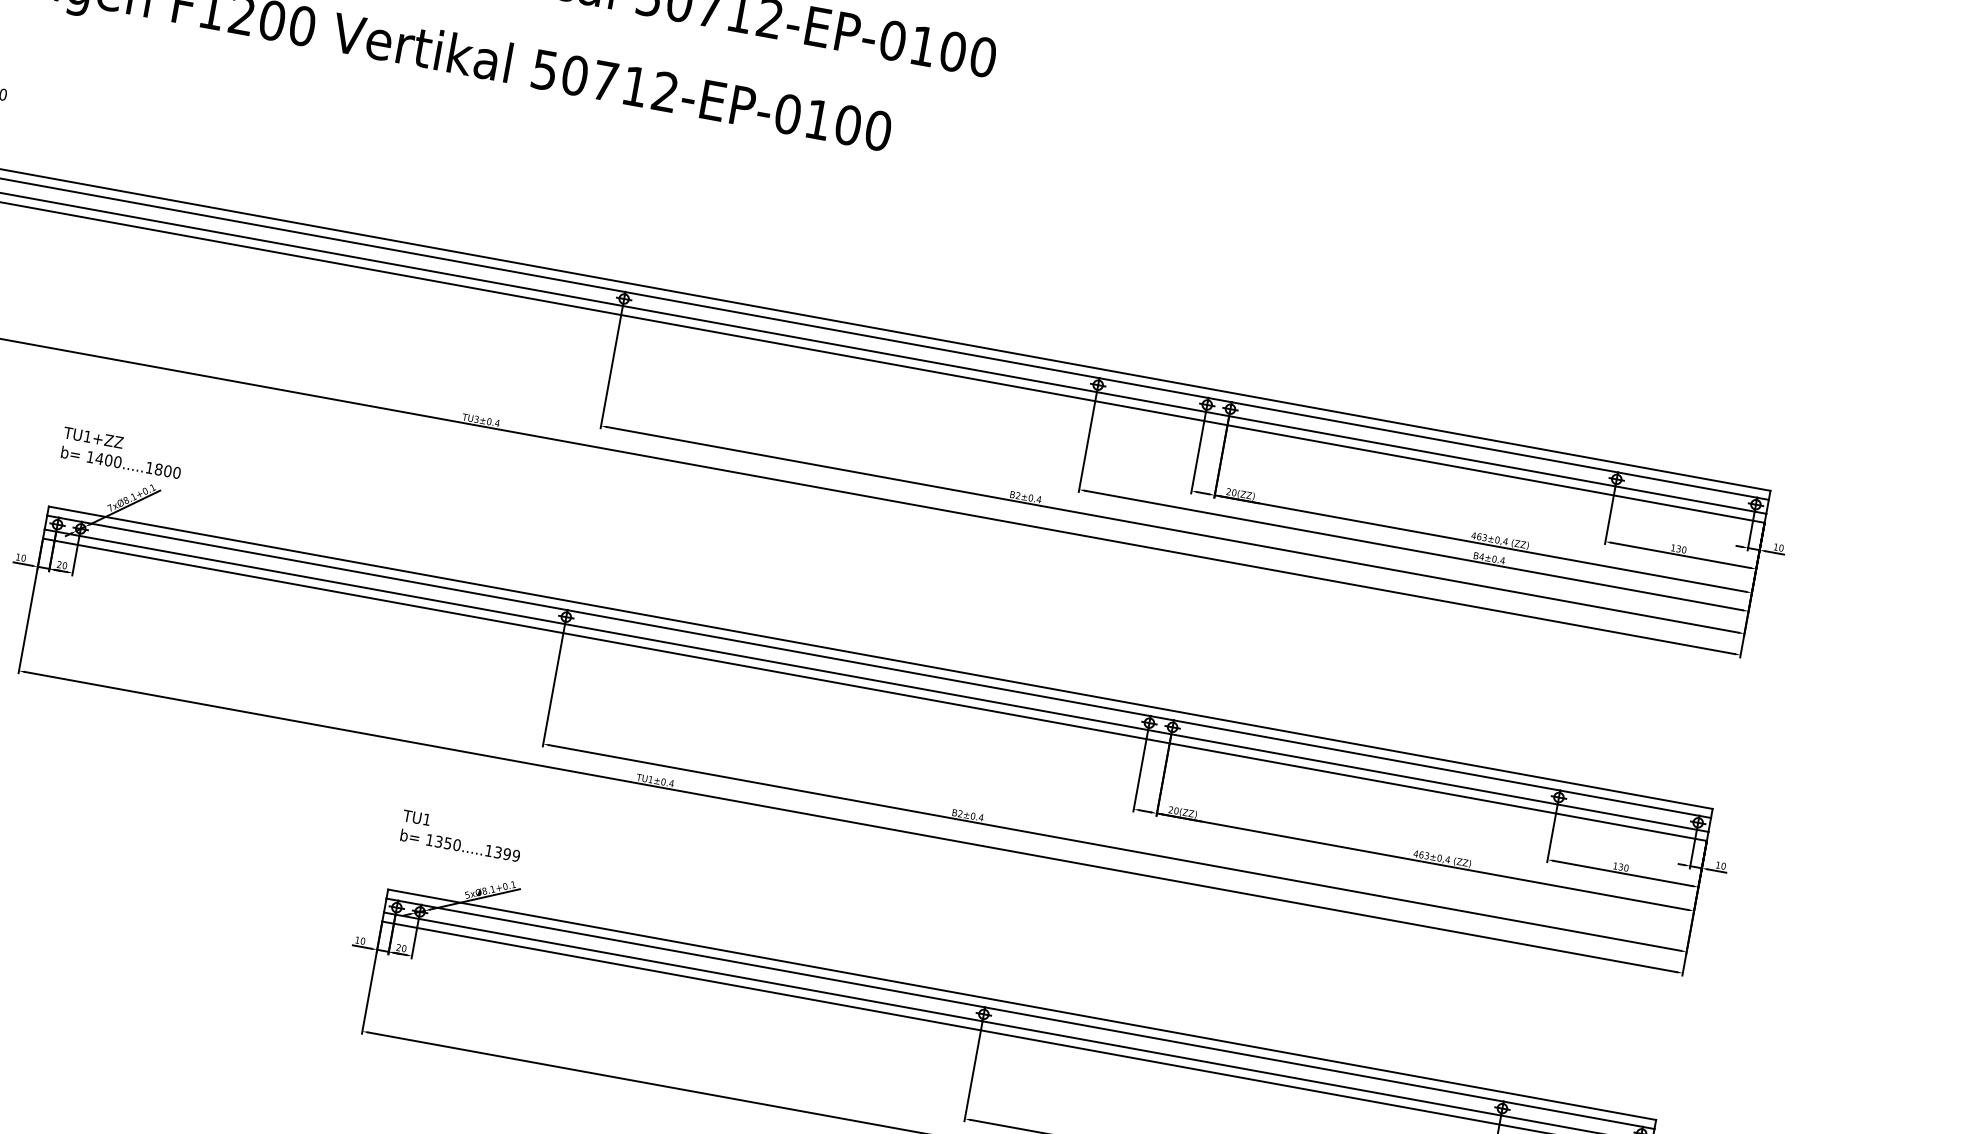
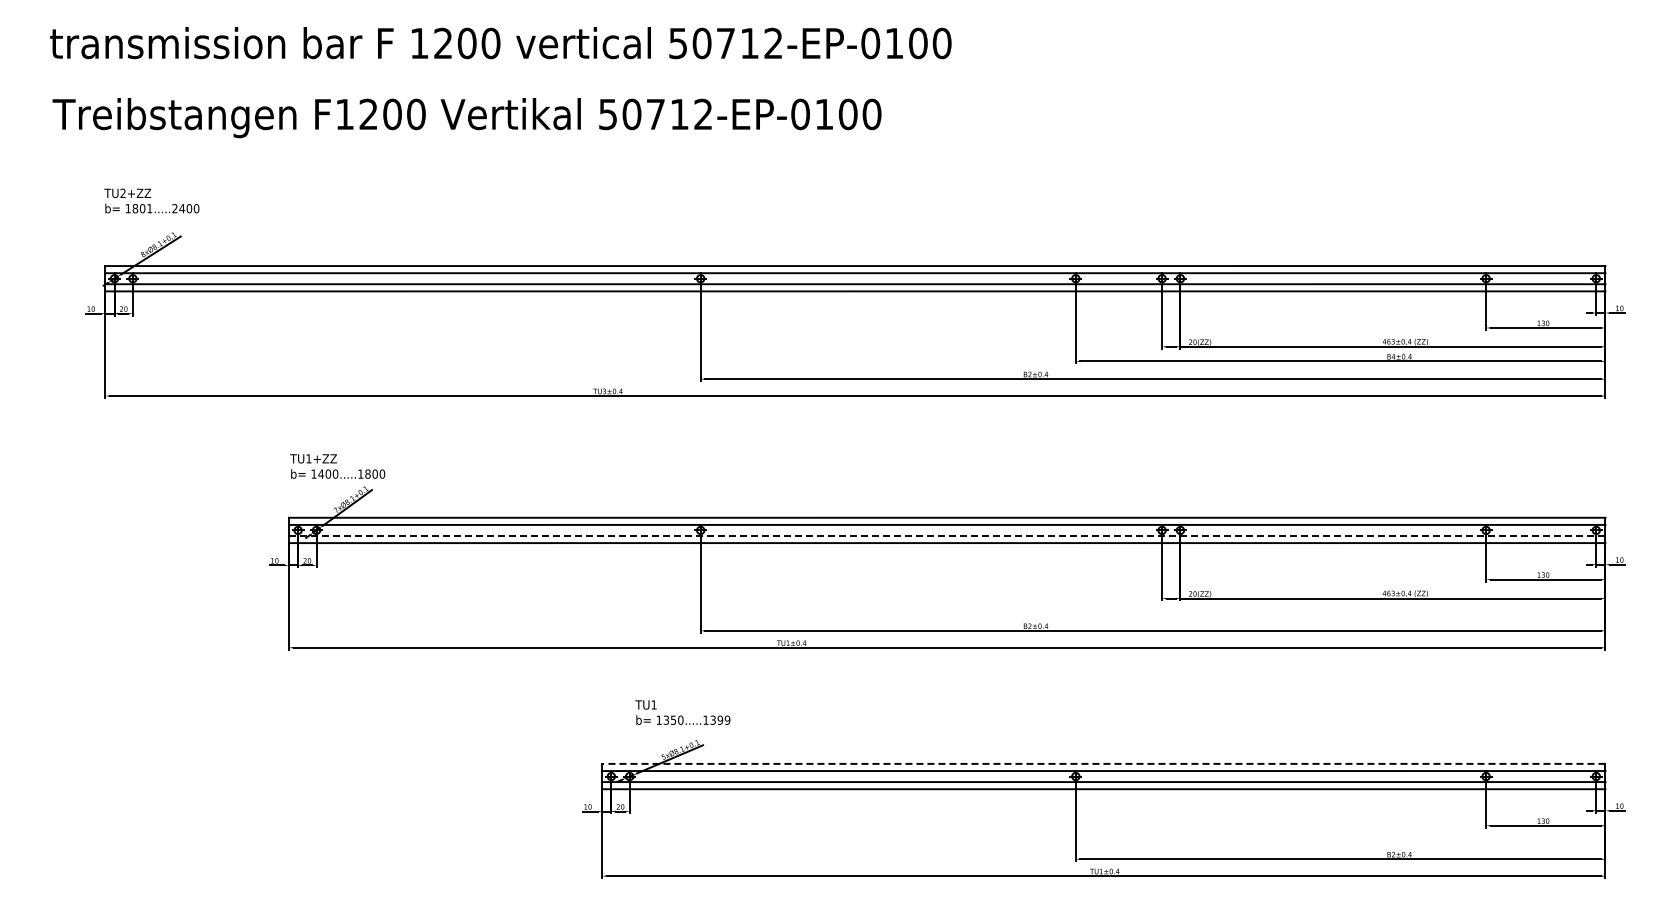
line: (875, 680) -> (946, 535), solid -> dashed
text: (461, 835) -> (682, 712), moved
line: (1021, 1004) -> (1103, 763), solid -> dashed

